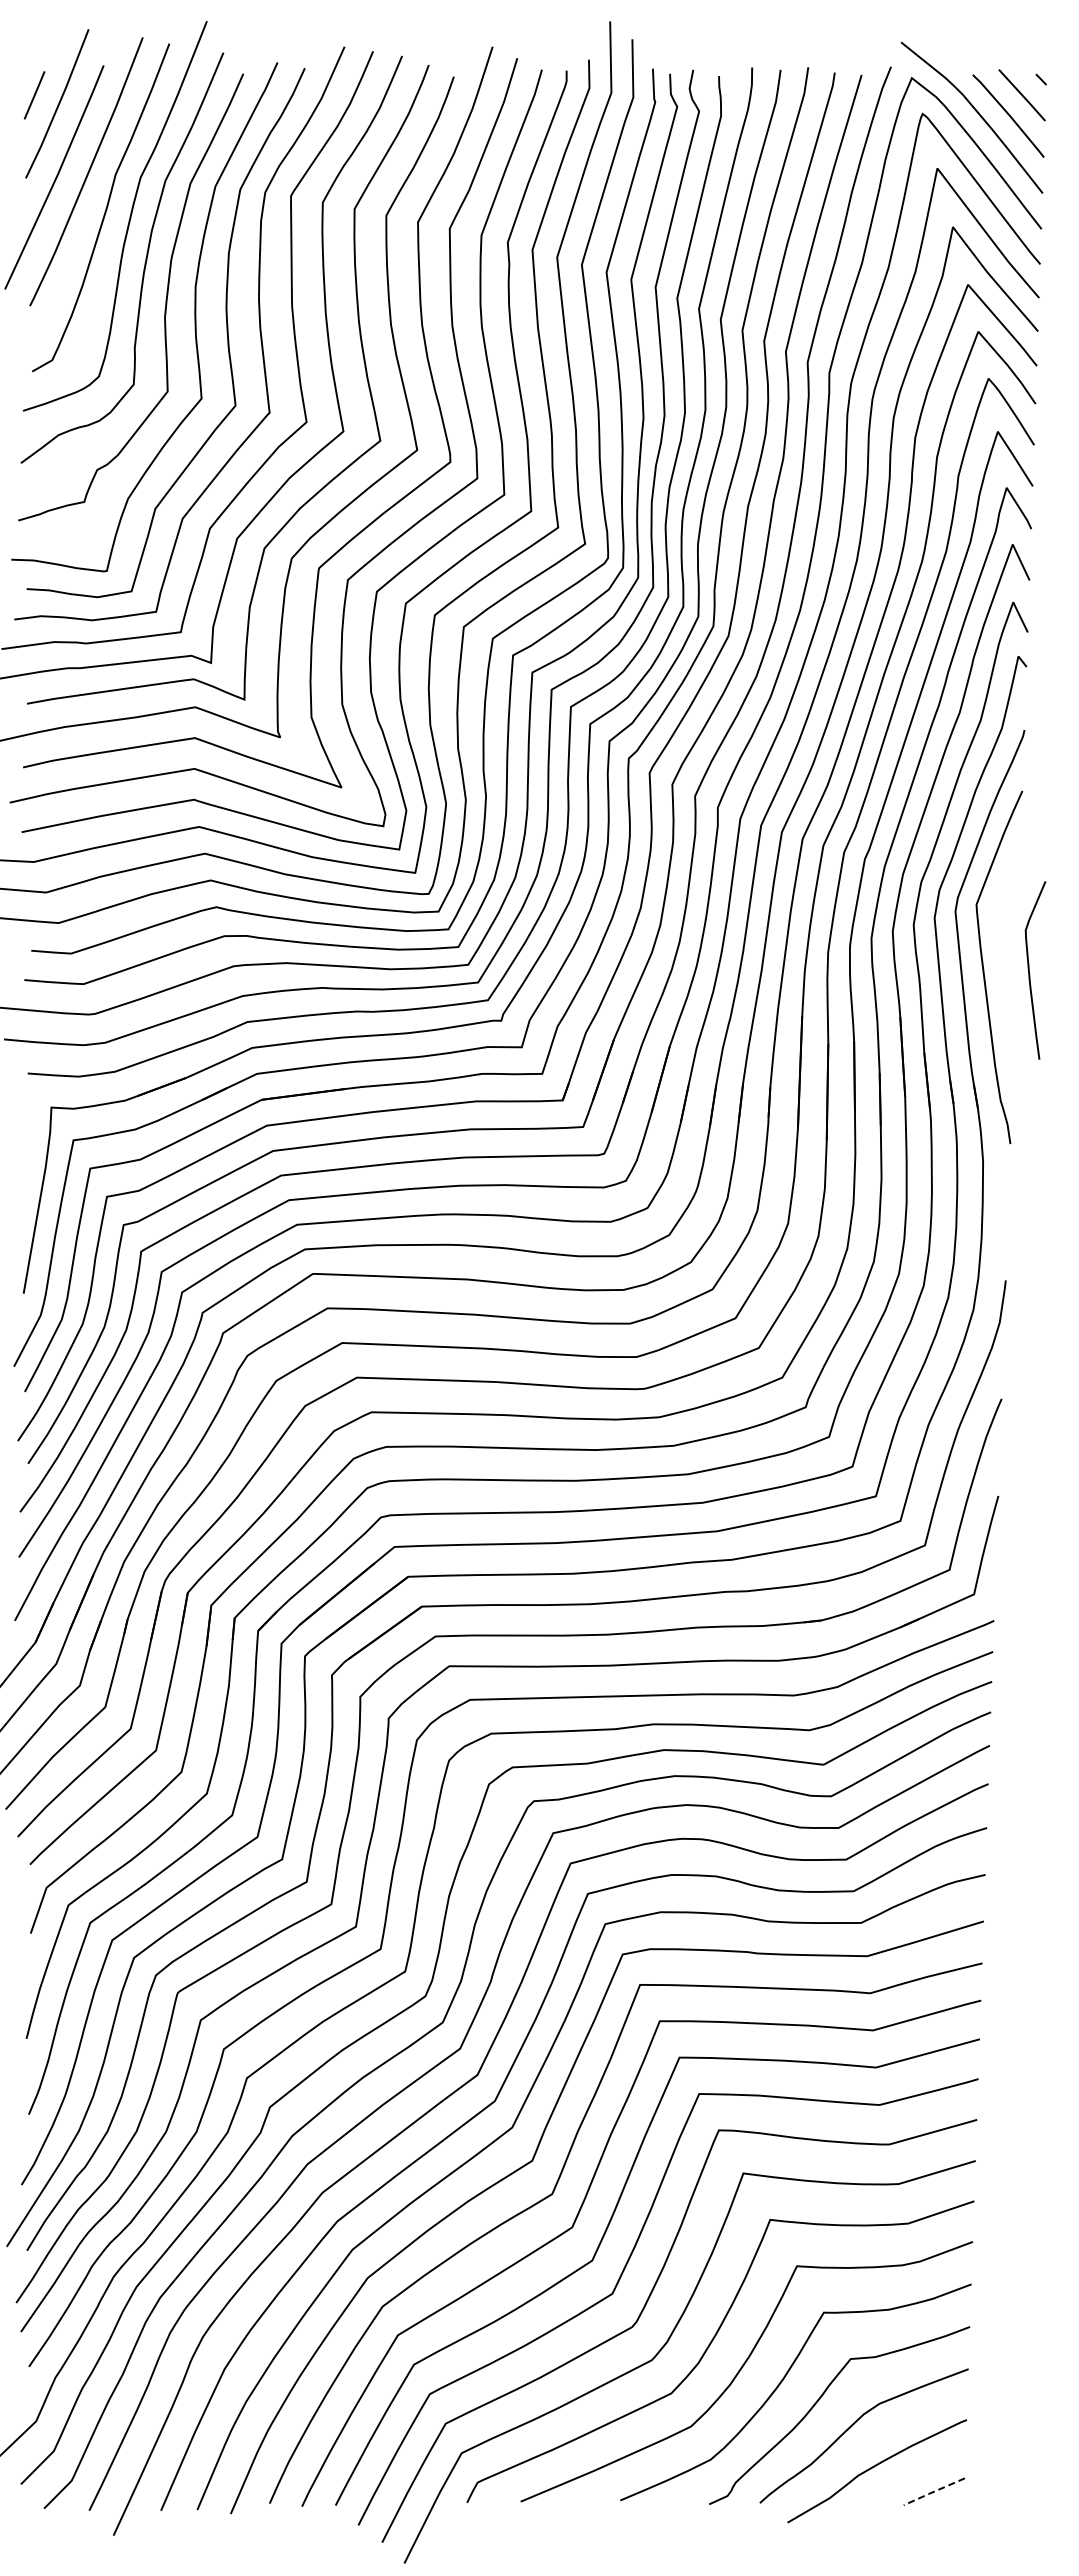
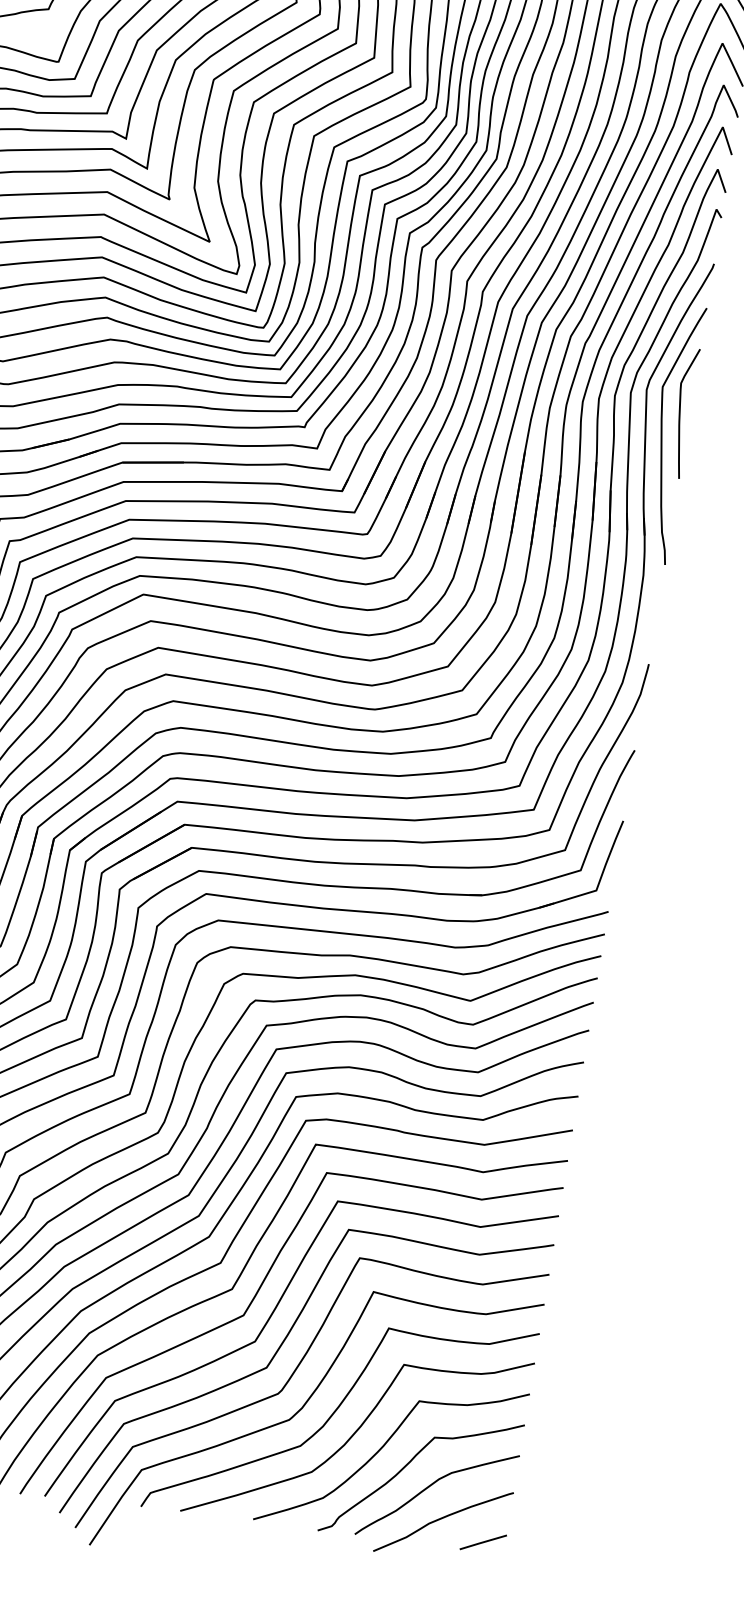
curve: (1029, 970) -> (680, 412), moved
line: (933, 2491) -> (482, 1542), dashed -> solid

